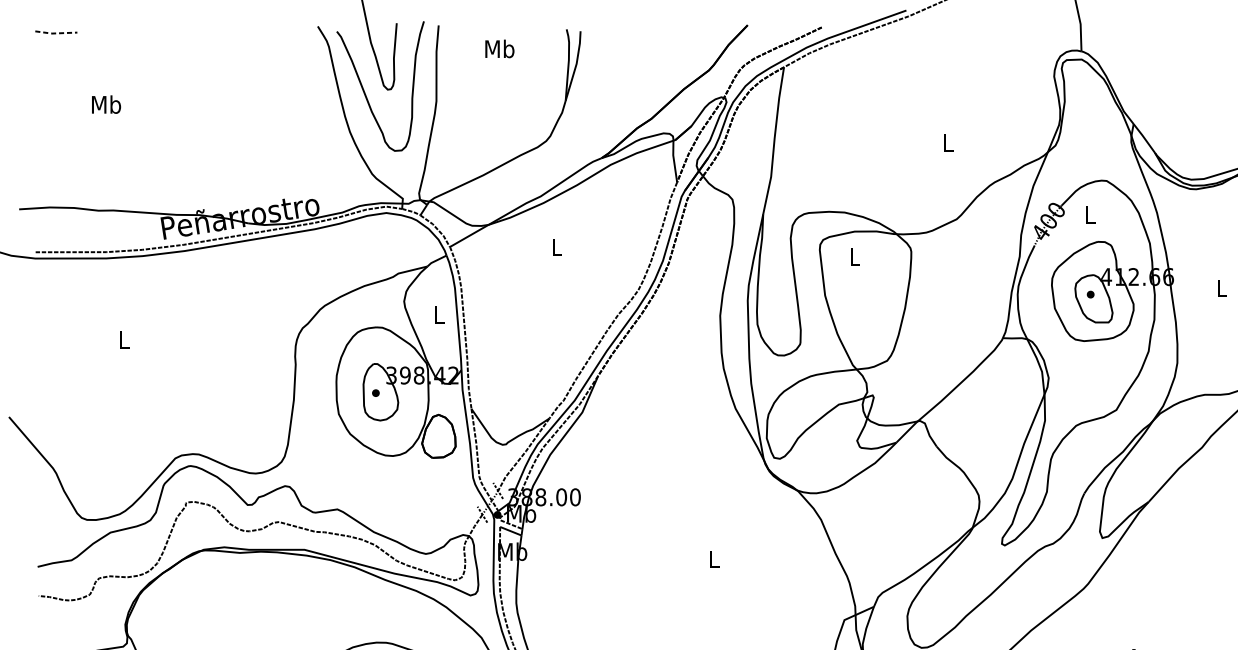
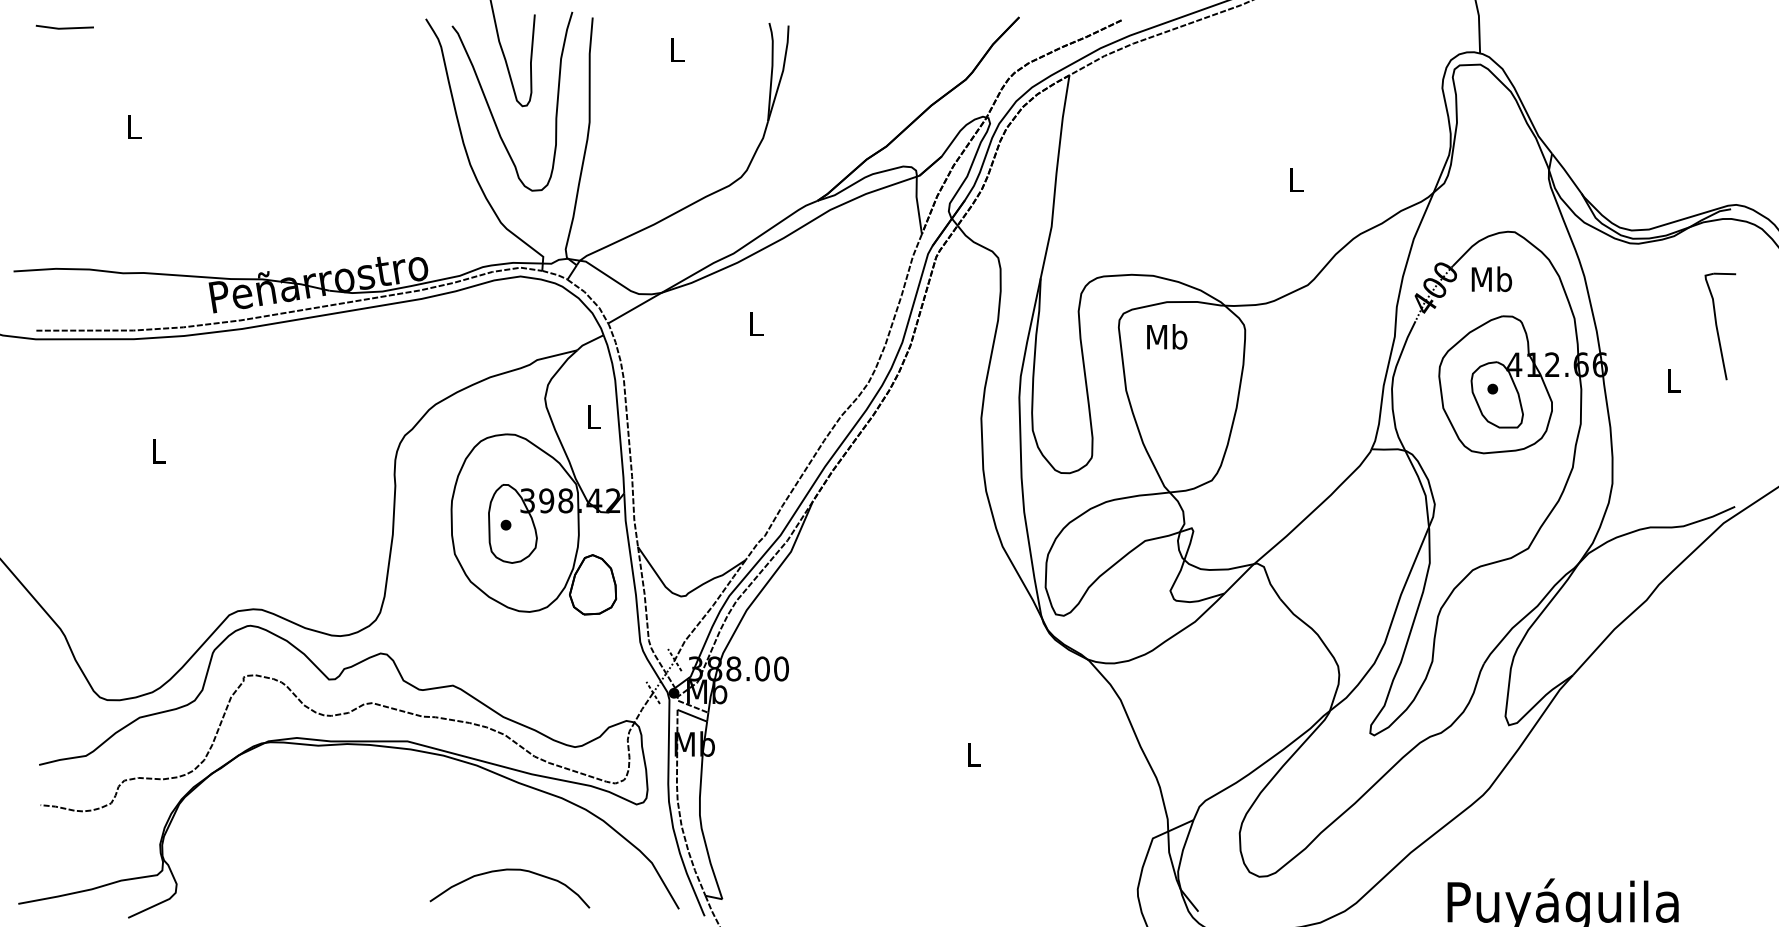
line: (56, 33) -> (64, 28), dashed -> solid
text: (500, 48) -> (677, 49), Mb -> L
text: (106, 104) -> (134, 126), Mb -> L
text: (1089, 215) -> (1491, 279), L -> Mb
text: (855, 256) -> (1167, 336), L -> Mb

